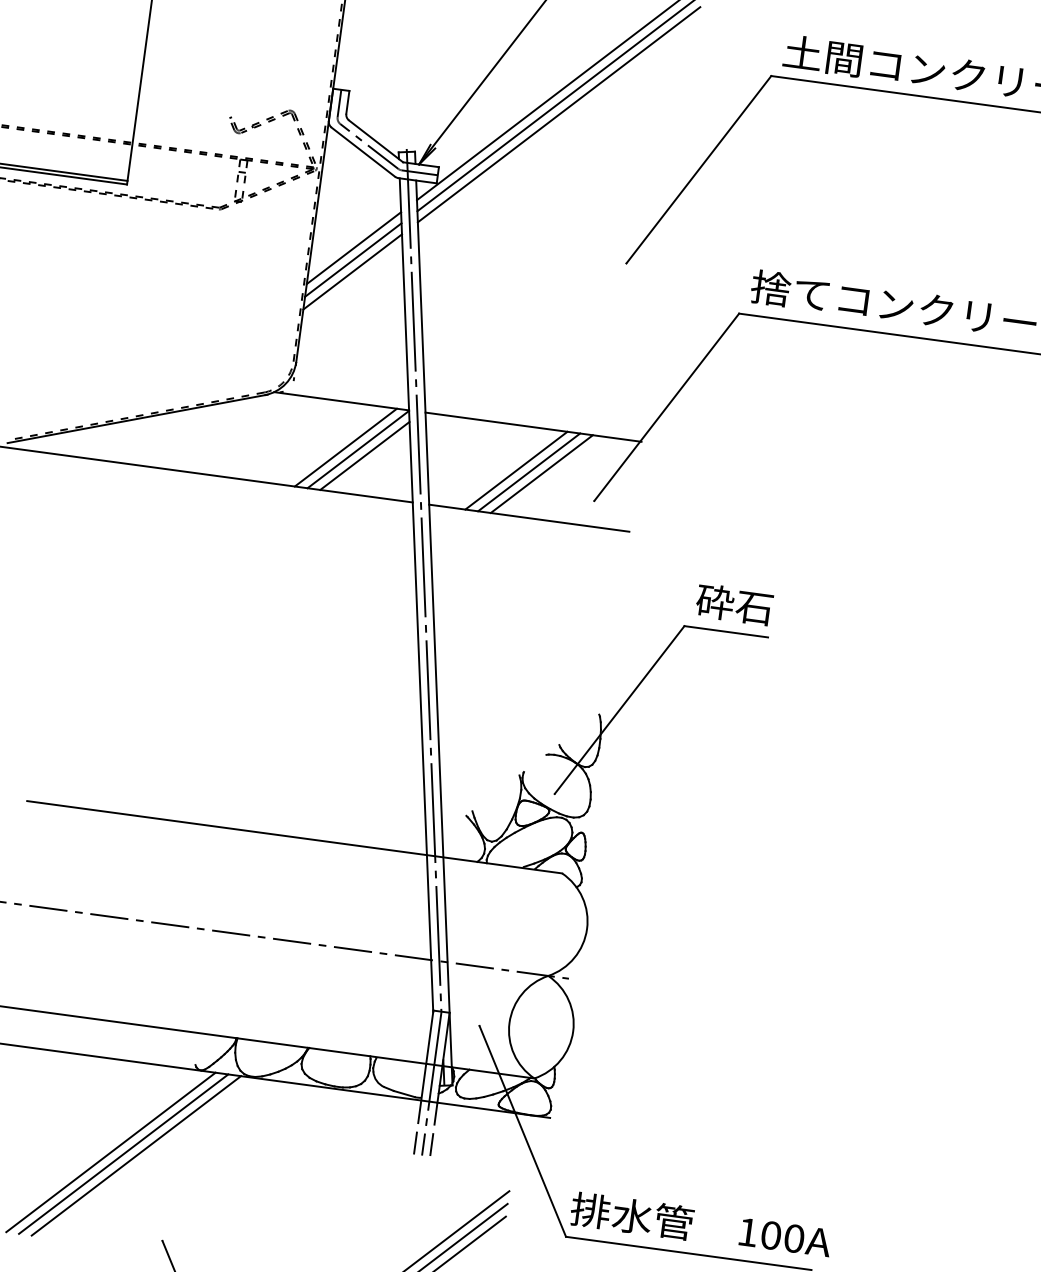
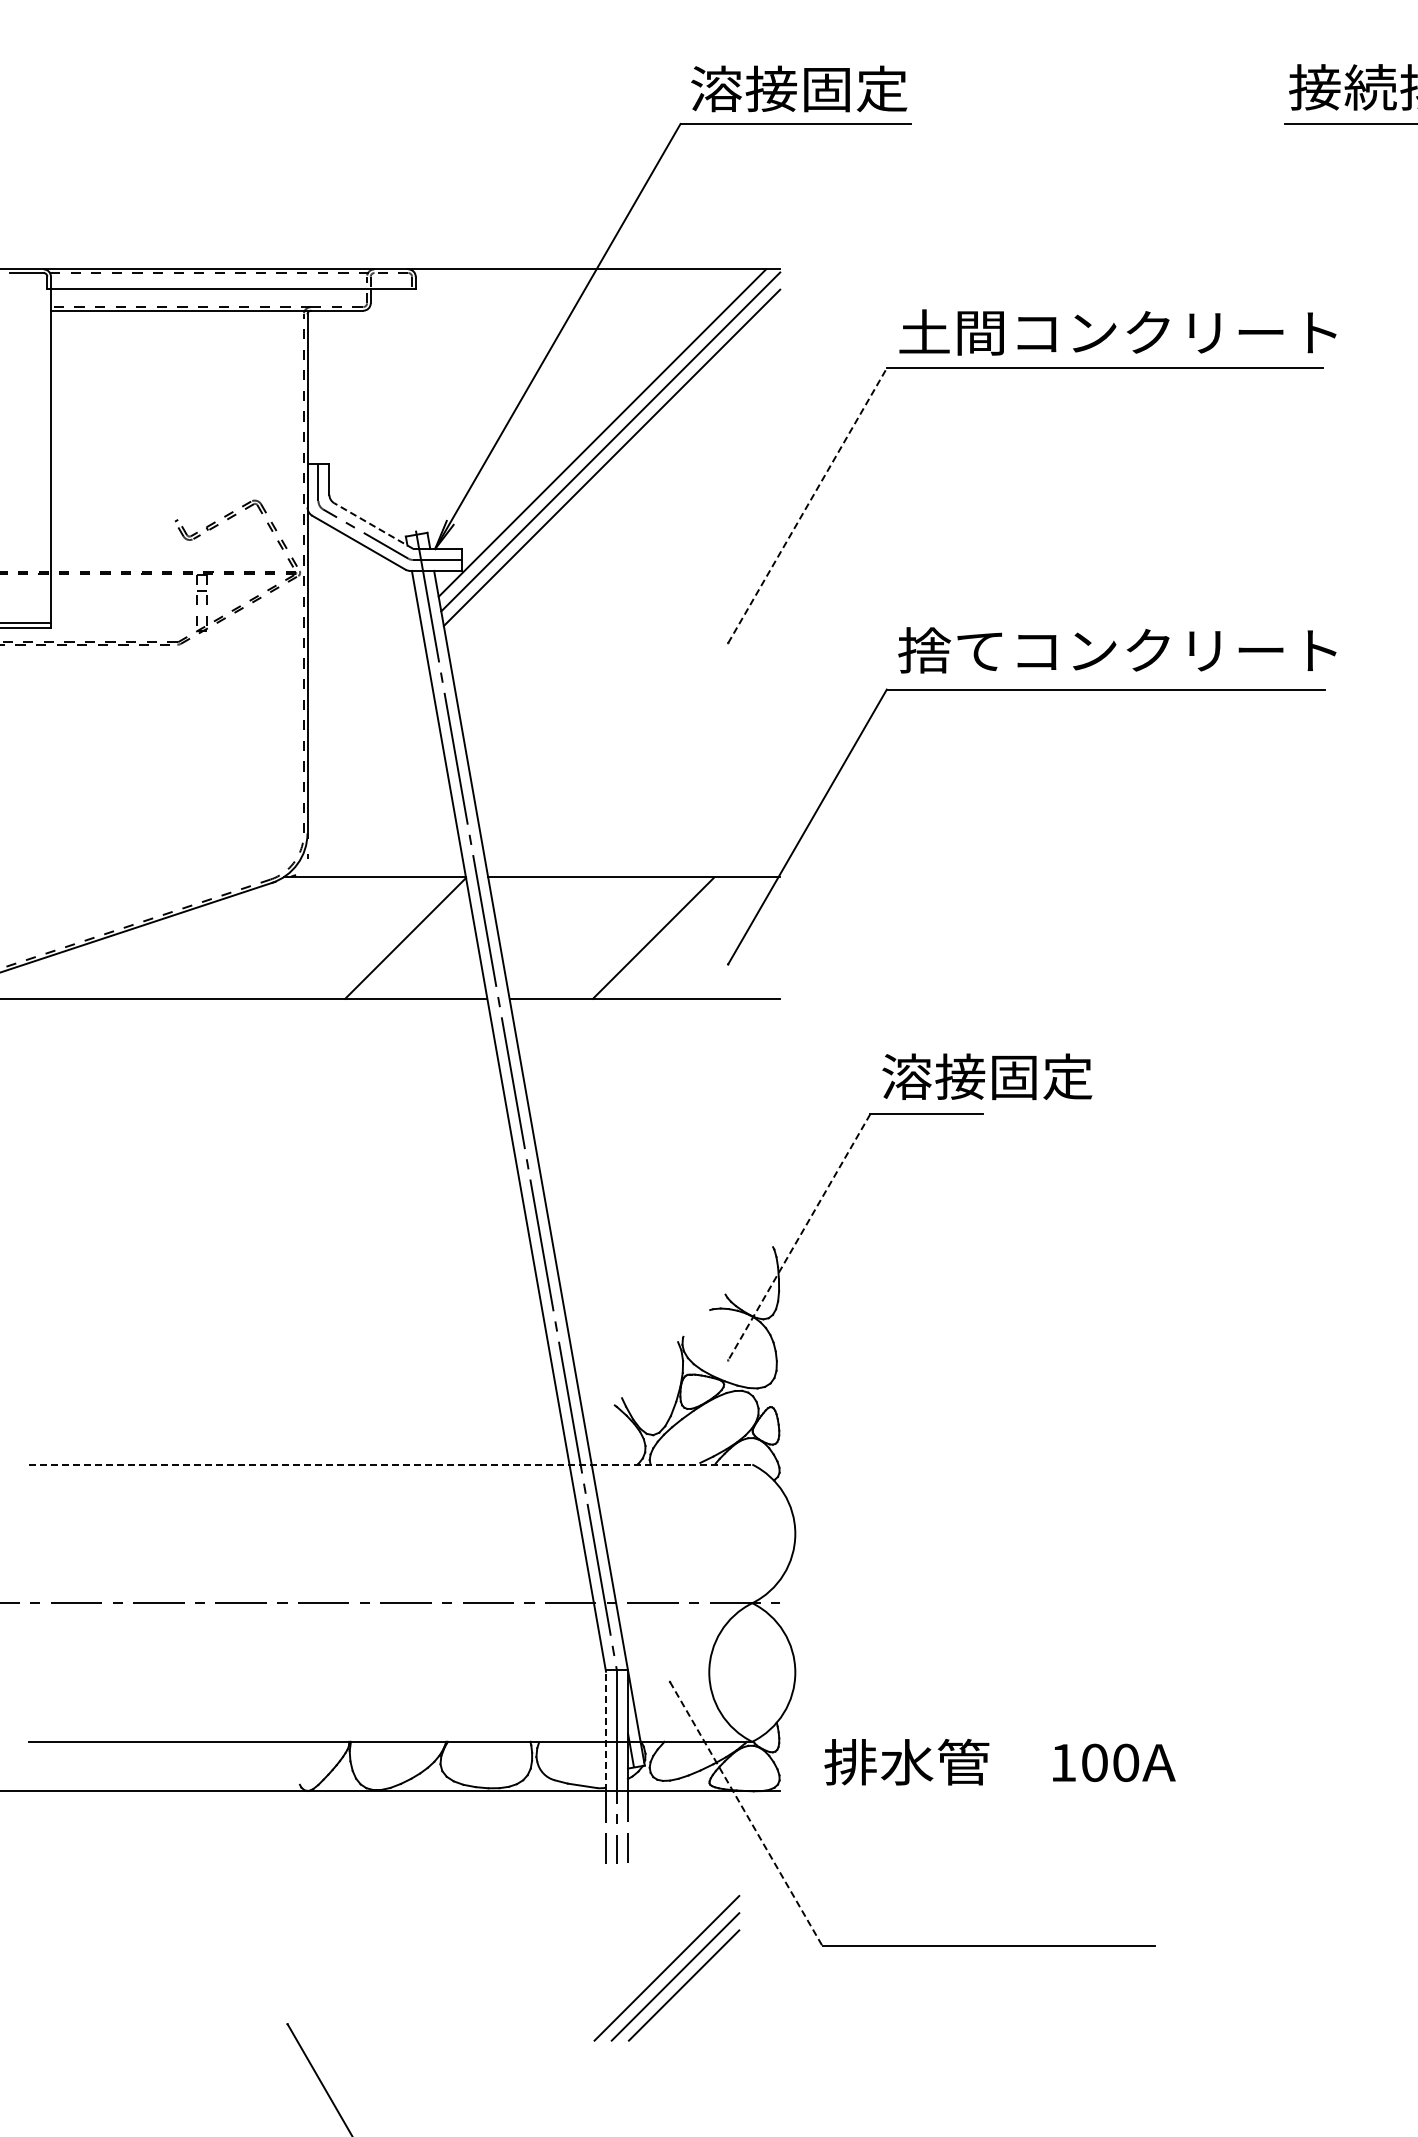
line: (375, 141) -> (373, 526), solid -> dashed
line: (698, 169) -> (807, 505), solid -> dashed
line: (353, 247) -> (363, 671), removed
line: (353, 259) -> (364, 687), removed
line: (352, 271) -> (365, 703), removed
line: (345, 447) -> (388, 937), removed
line: (364, 455) -> (415, 945), removed
line: (516, 470) -> (619, 937), removed
line: (529, 471) -> (636, 937), removed
text: (774, 609) -> (986, 1076), 砕石 -> 溶接固定
line: (619, 710) -> (798, 1237), solid -> dashed
line: (294, 837) -> (390, 1464), solid -> dashed
line: (427, 1055) -> (606, 1730), solid -> dashed
line: (522, 1131) -> (746, 1814), solid -> dashed
line: (110, 1151) -> (202, 1915), removed
line: (123, 1153) -> (220, 1915), removed
line: (136, 1155) -> (237, 1915), removed
text: (700, 1225) -> (999, 1761), moved

